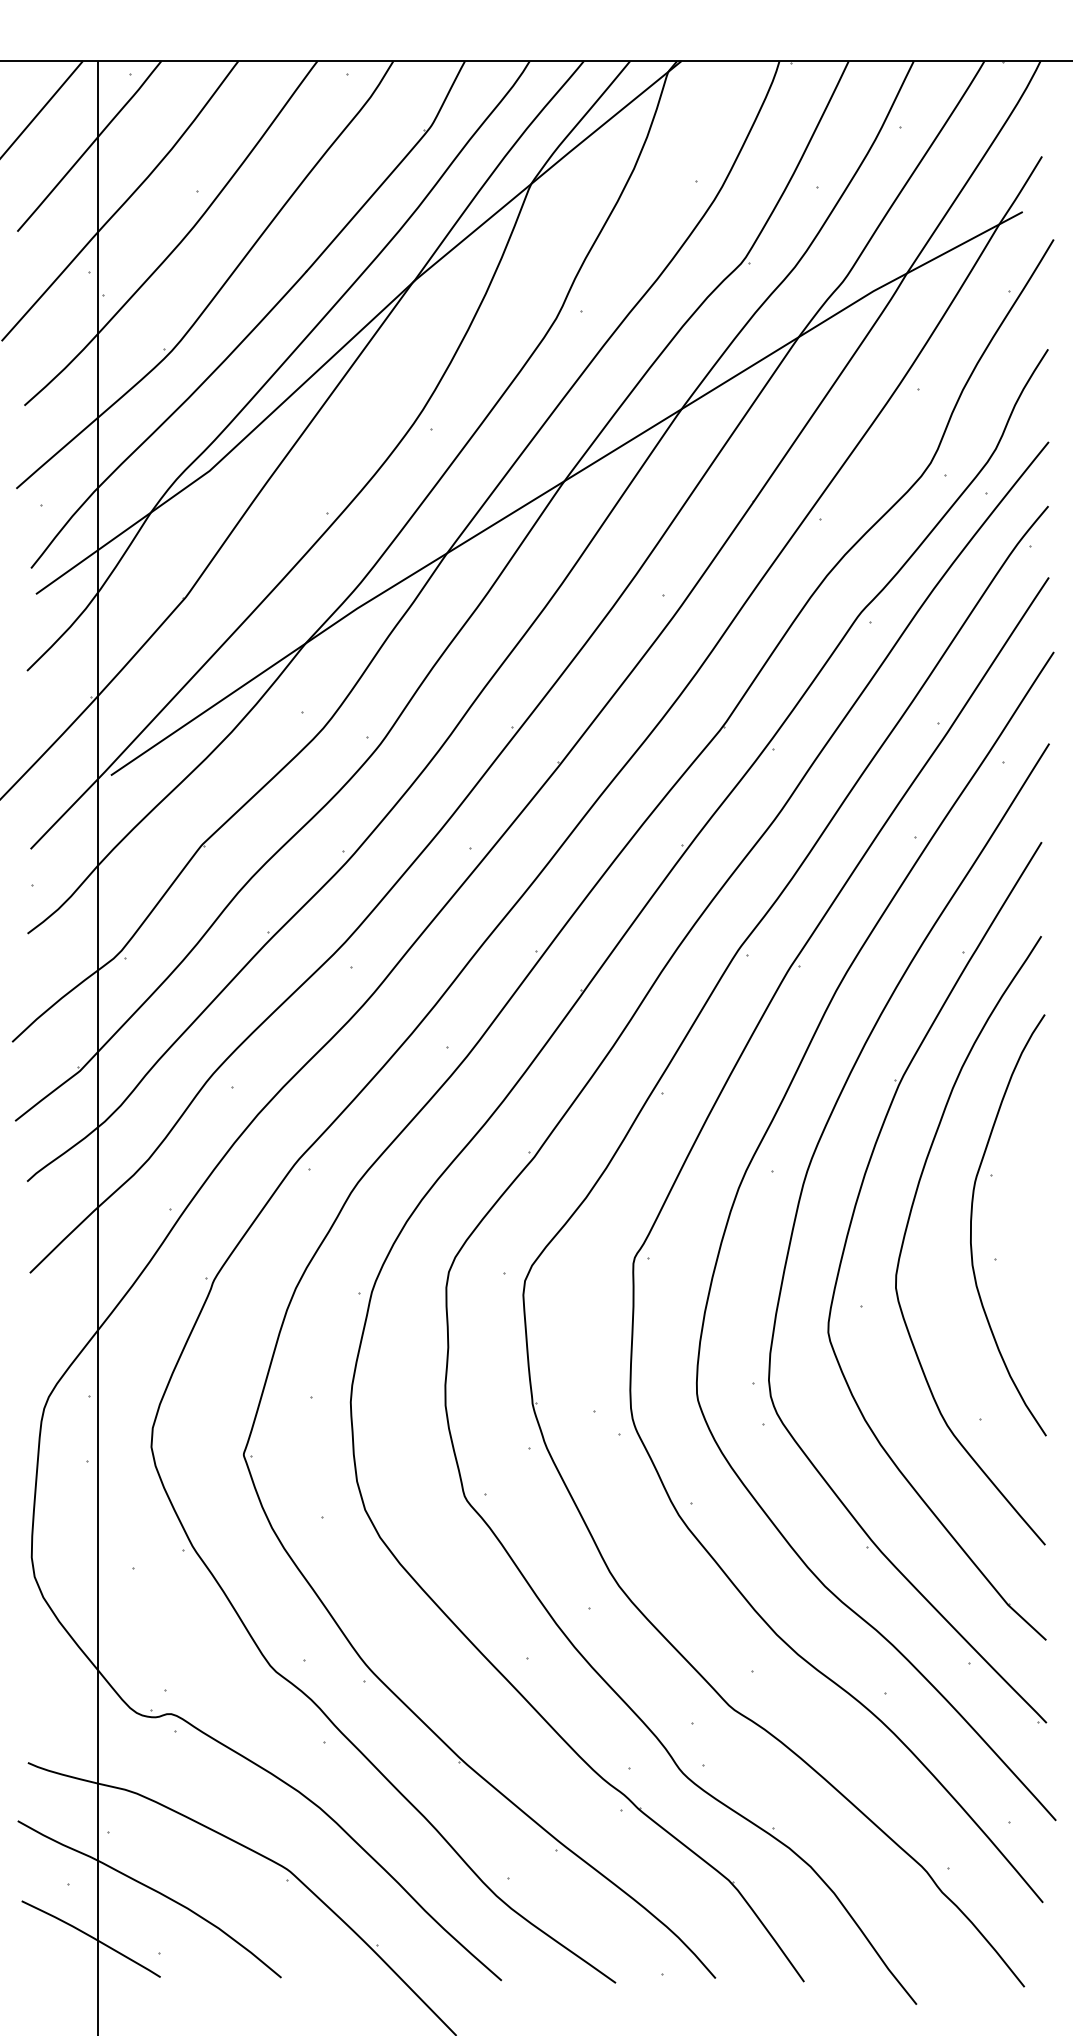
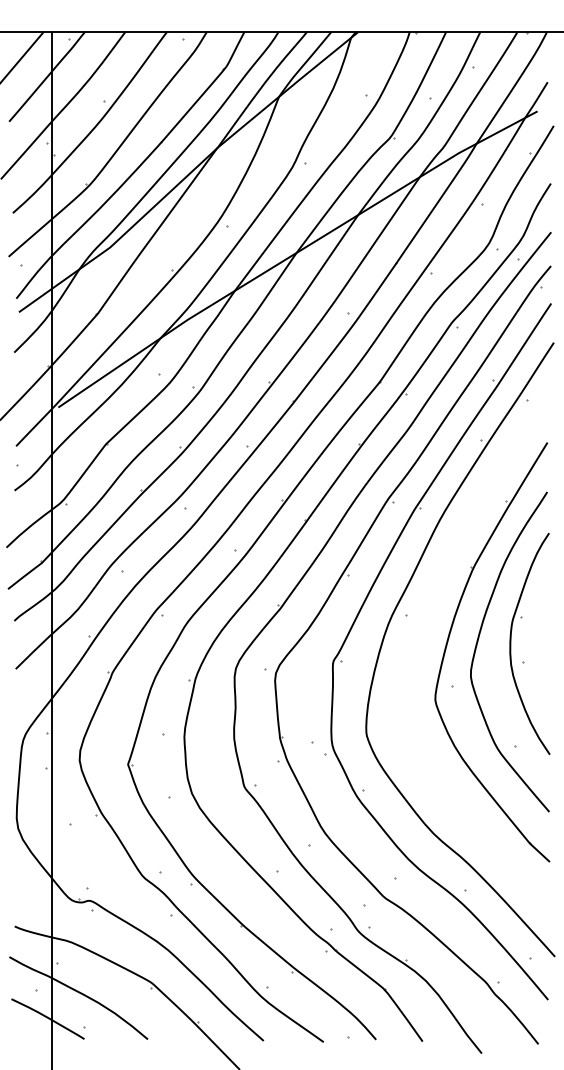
part: (798, 1216) -> (419, 639), removed

